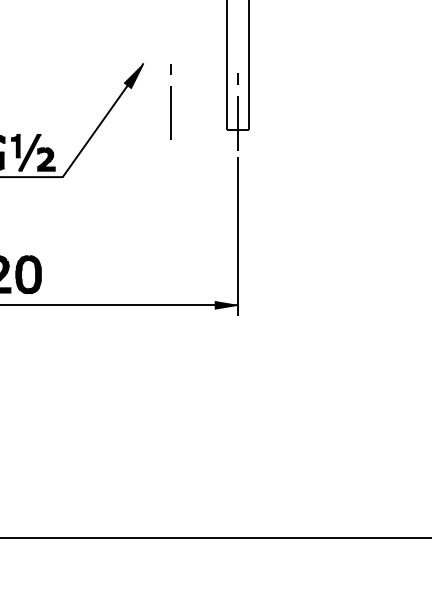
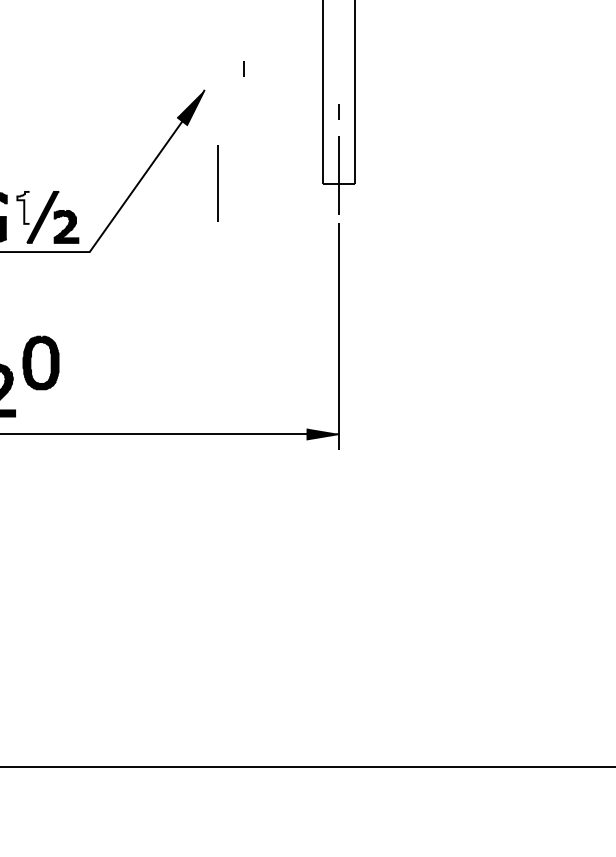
line: (170, 69) -> (243, 68), moved
line: (170, 113) -> (217, 183), moved
fill: (16, 145) -> (23, 207), removed
part: (28, 274) -> (40, 362), moved

